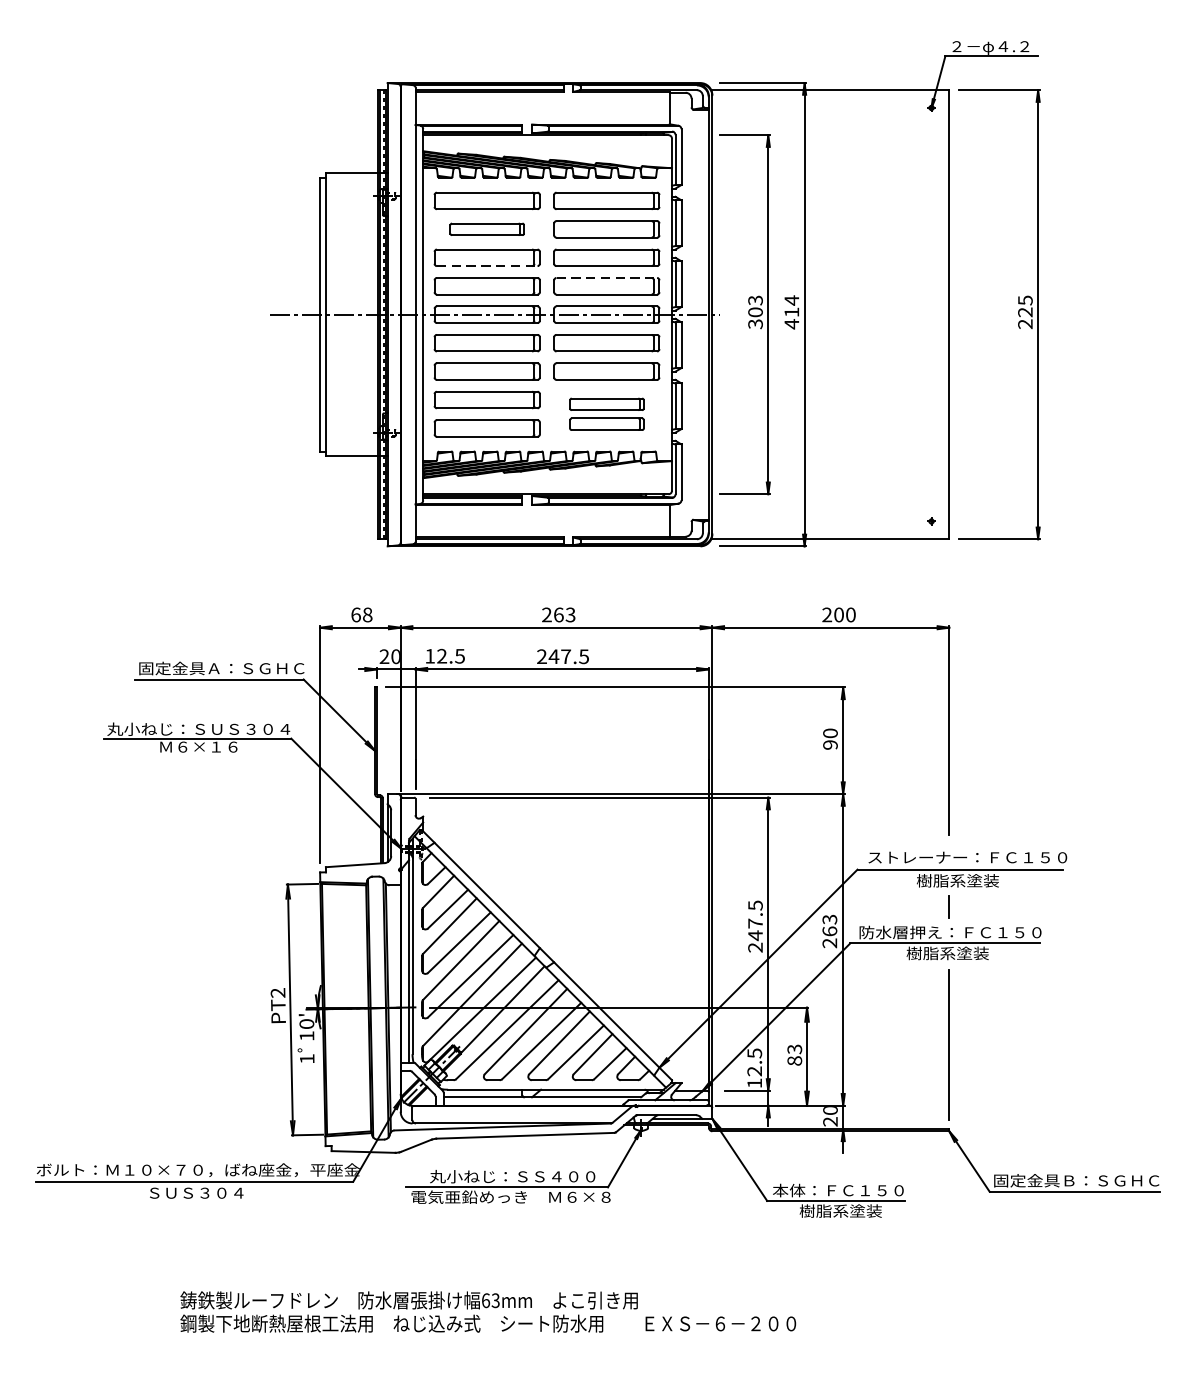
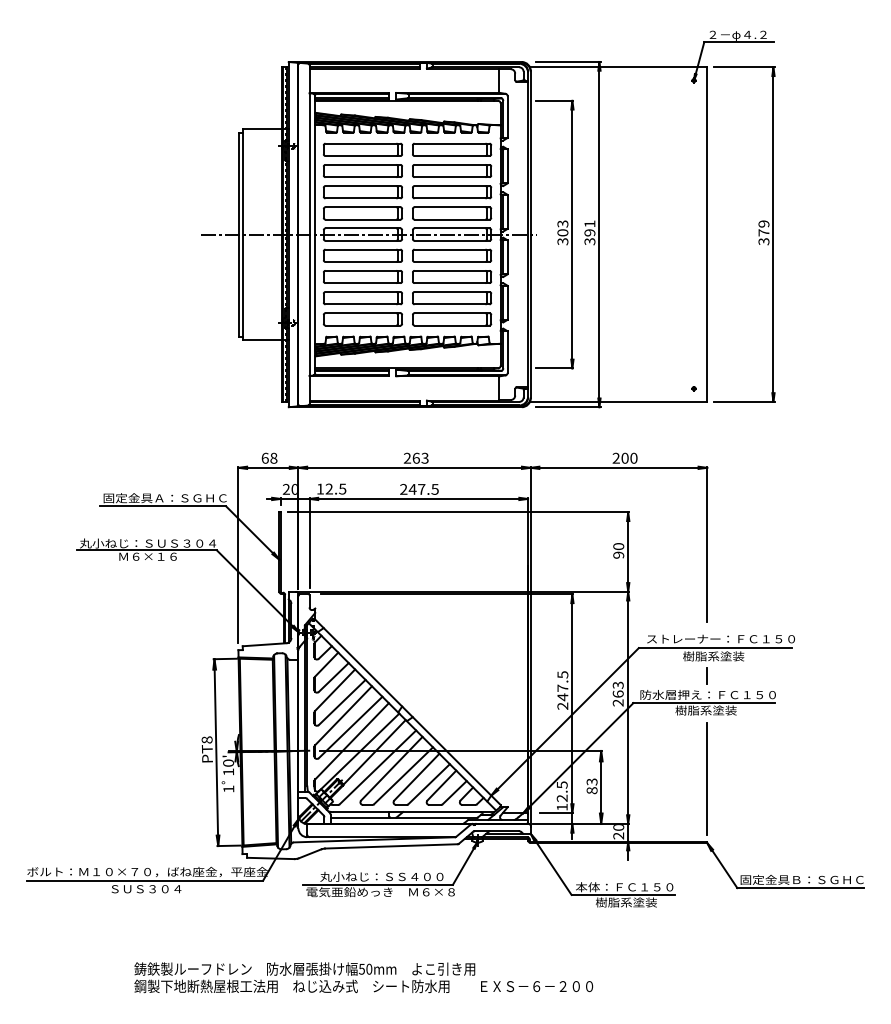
part: (486, 228) -> (362, 170), size x1.43
line: (487, 266) -> (363, 198), dashed -> solid
line: (607, 278) -> (452, 207), dashed -> solid
text: (791, 311) -> (589, 232), 414 -> 391
text: (1024, 311) -> (763, 232), 225 -> 379
part: (607, 413) -> (452, 308), size x1.43
text: (277, 992) -> (206, 739), PT2 -> PT8
text: (490, 1299) -> (365, 968), 63mm -> 50mm

